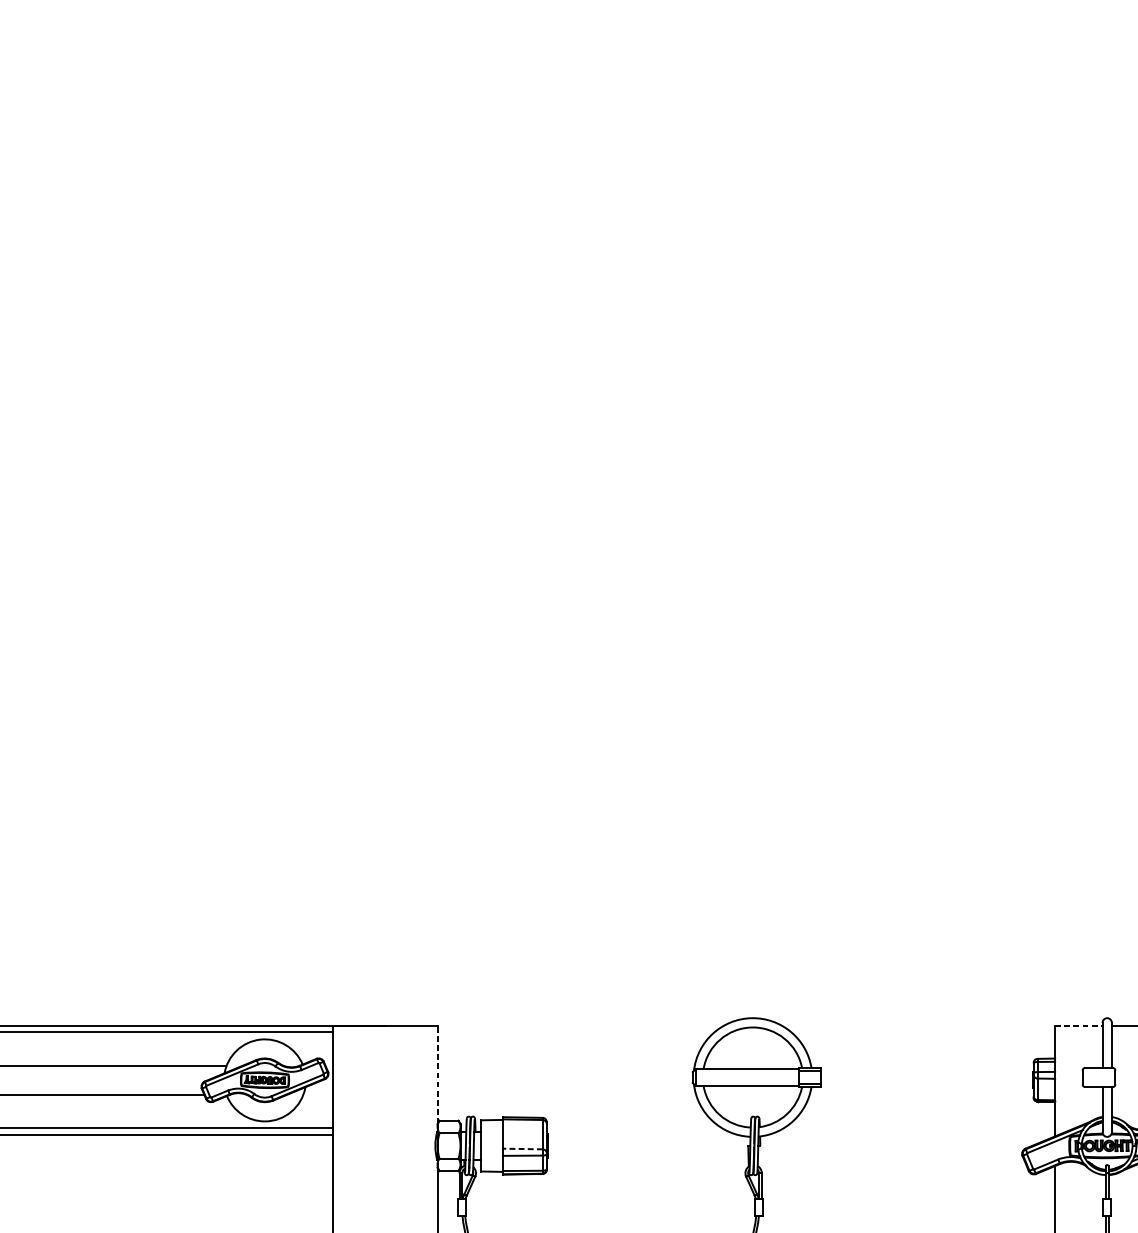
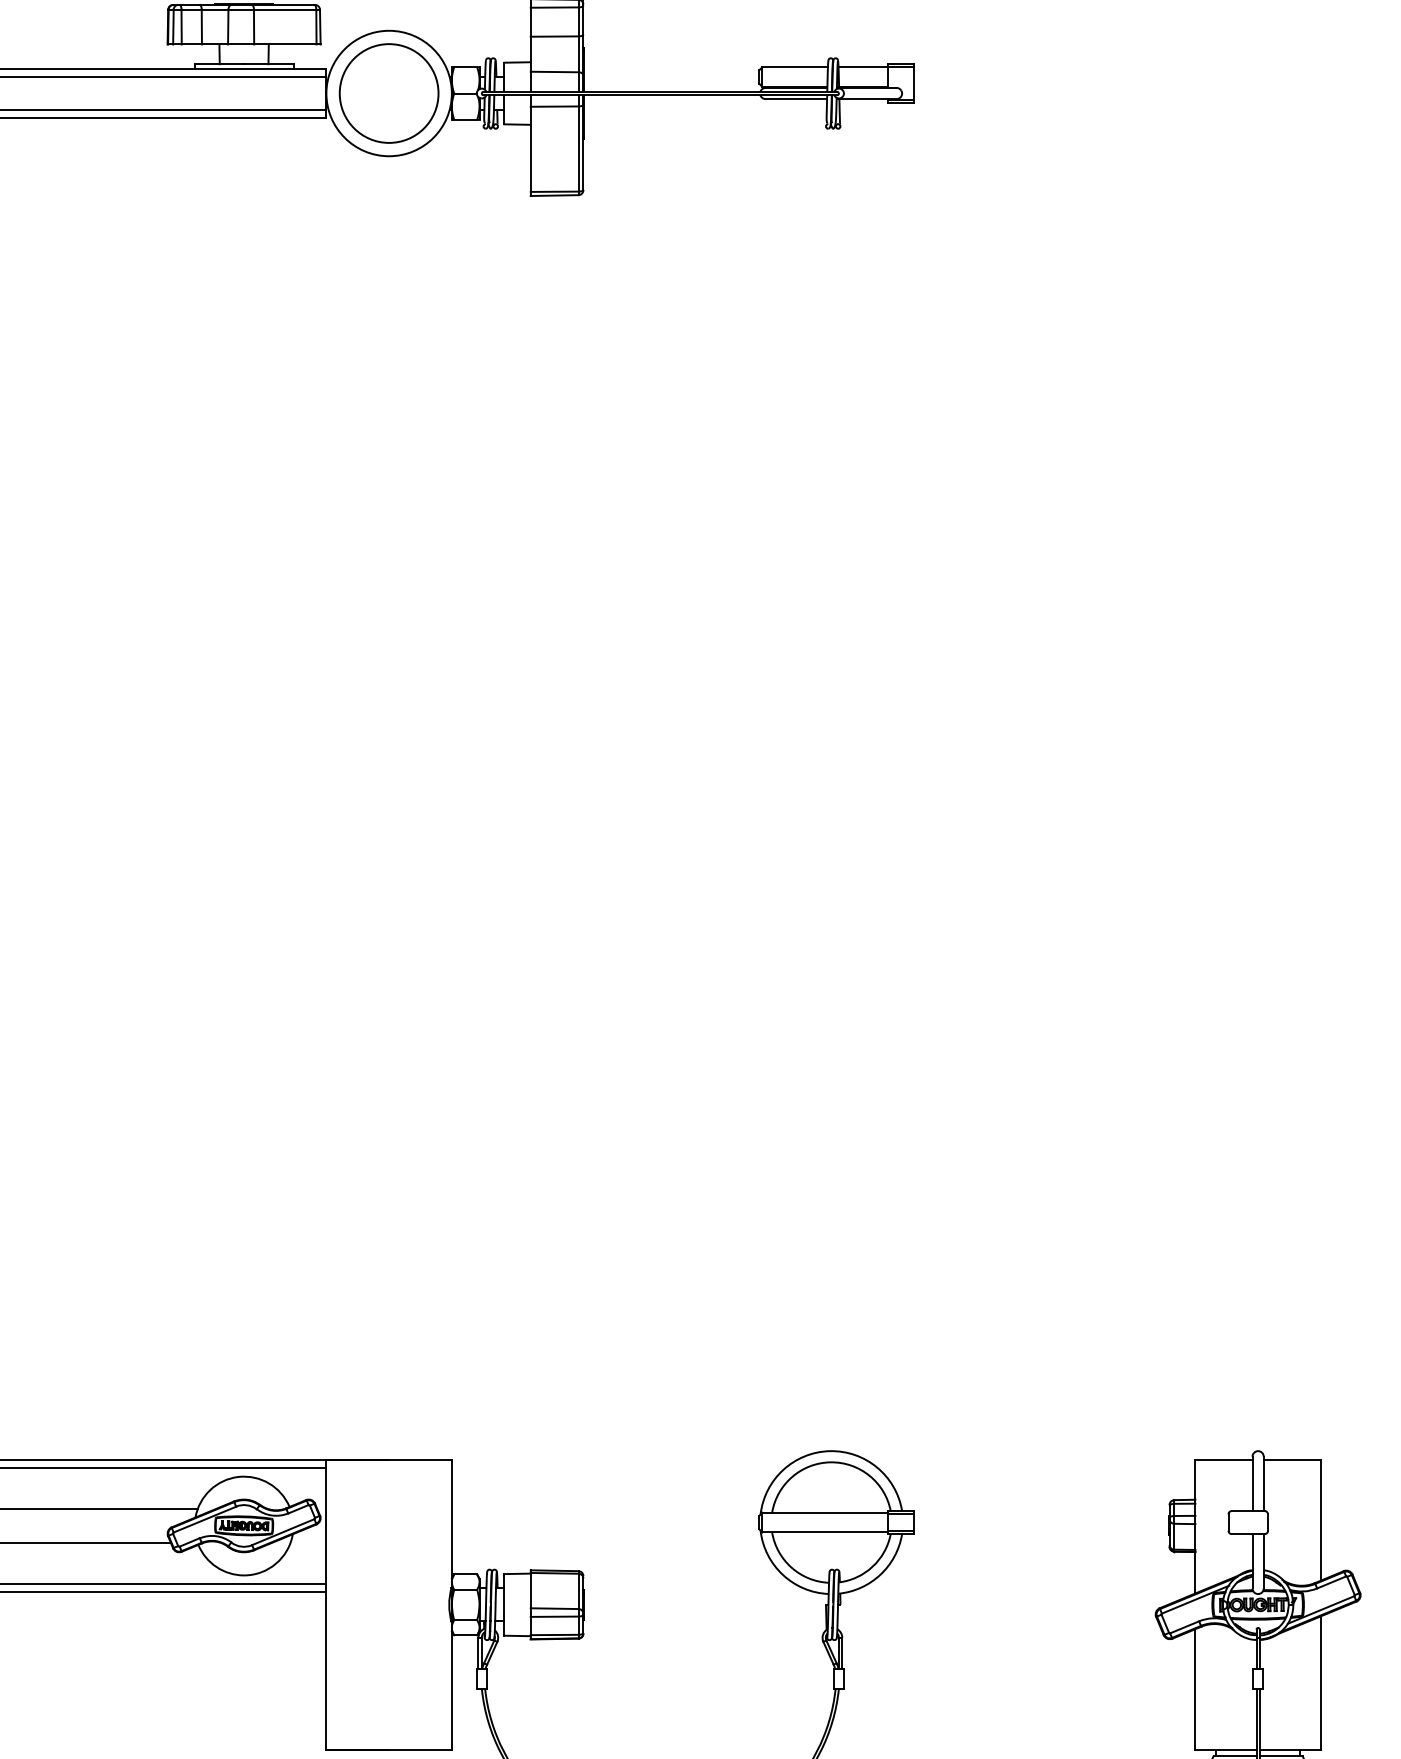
line: (1078, 1025) -> (1223, 1460), dashed -> solid
line: (437, 1074) -> (451, 1518), dashed -> solid
line: (522, 1148) -> (554, 1608), dashed -> solid

